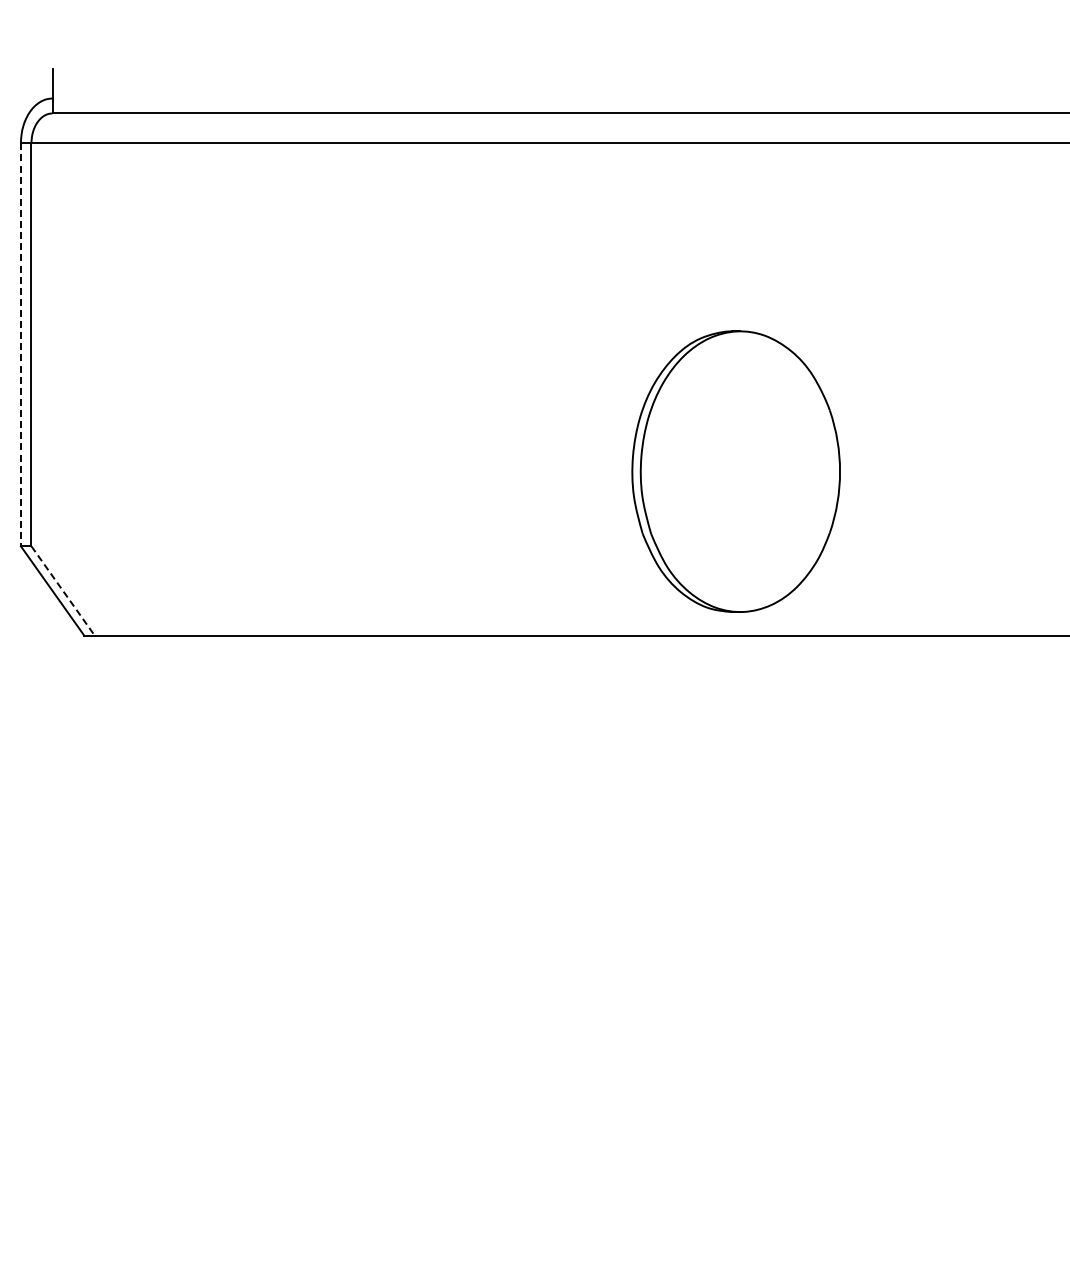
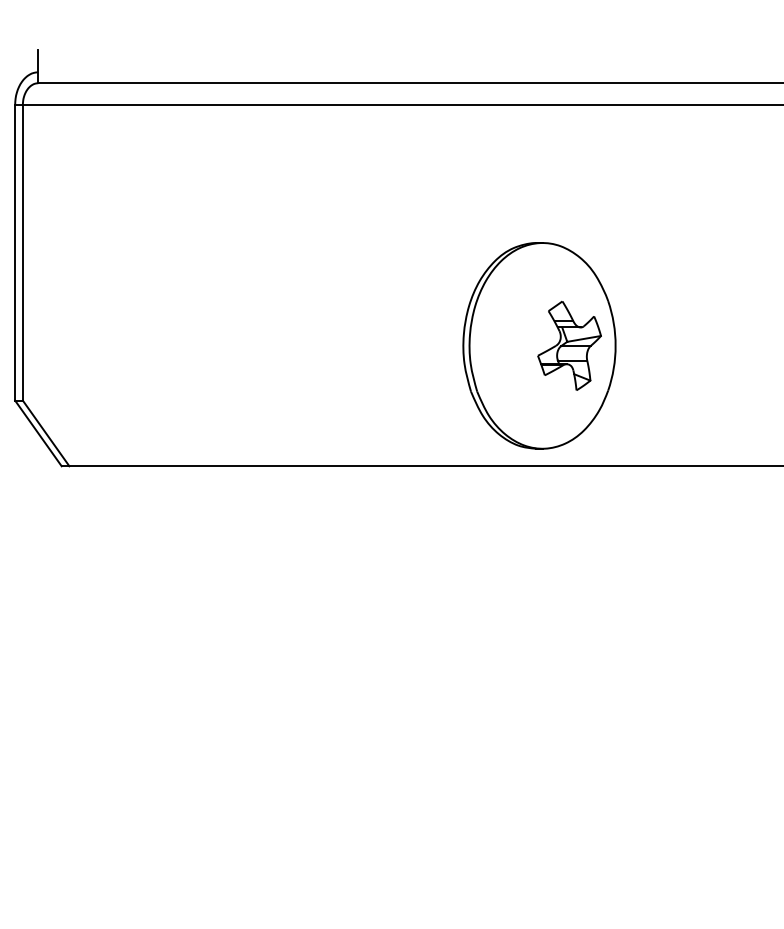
line: (20, 344) -> (14, 252), dashed -> solid
part: (777, 471) -> (569, 345), added
line: (63, 591) -> (46, 433), dashed -> solid

